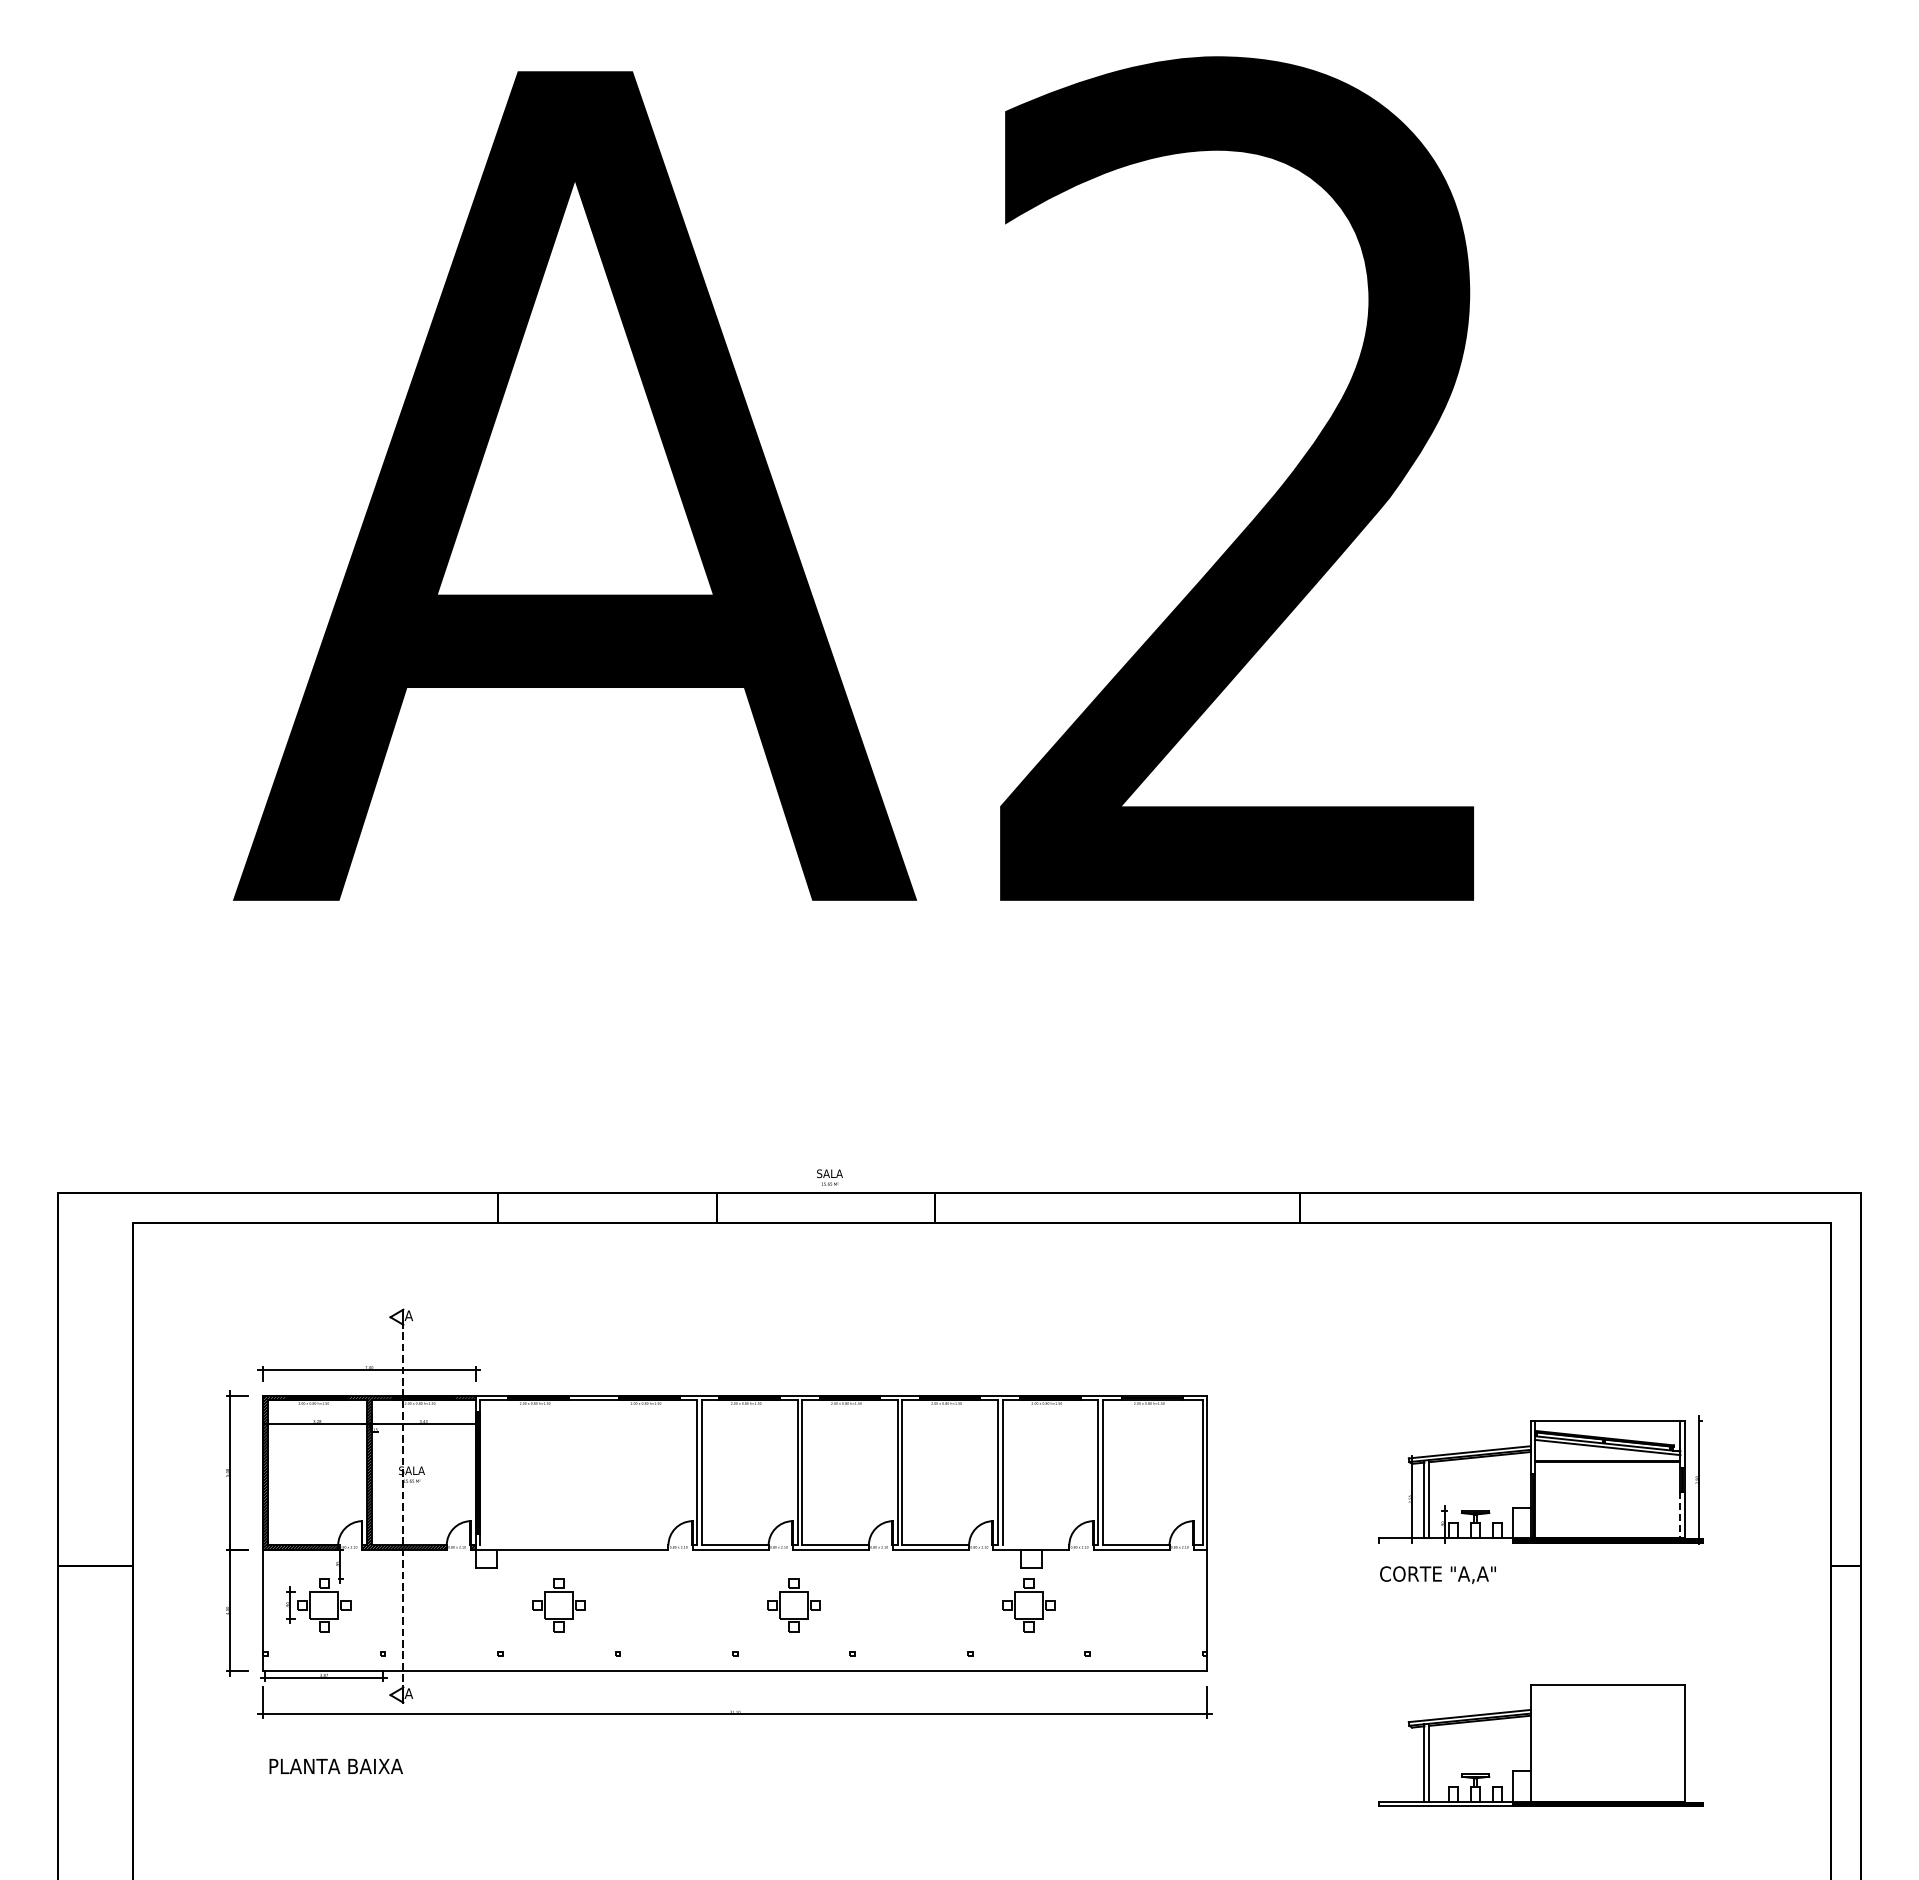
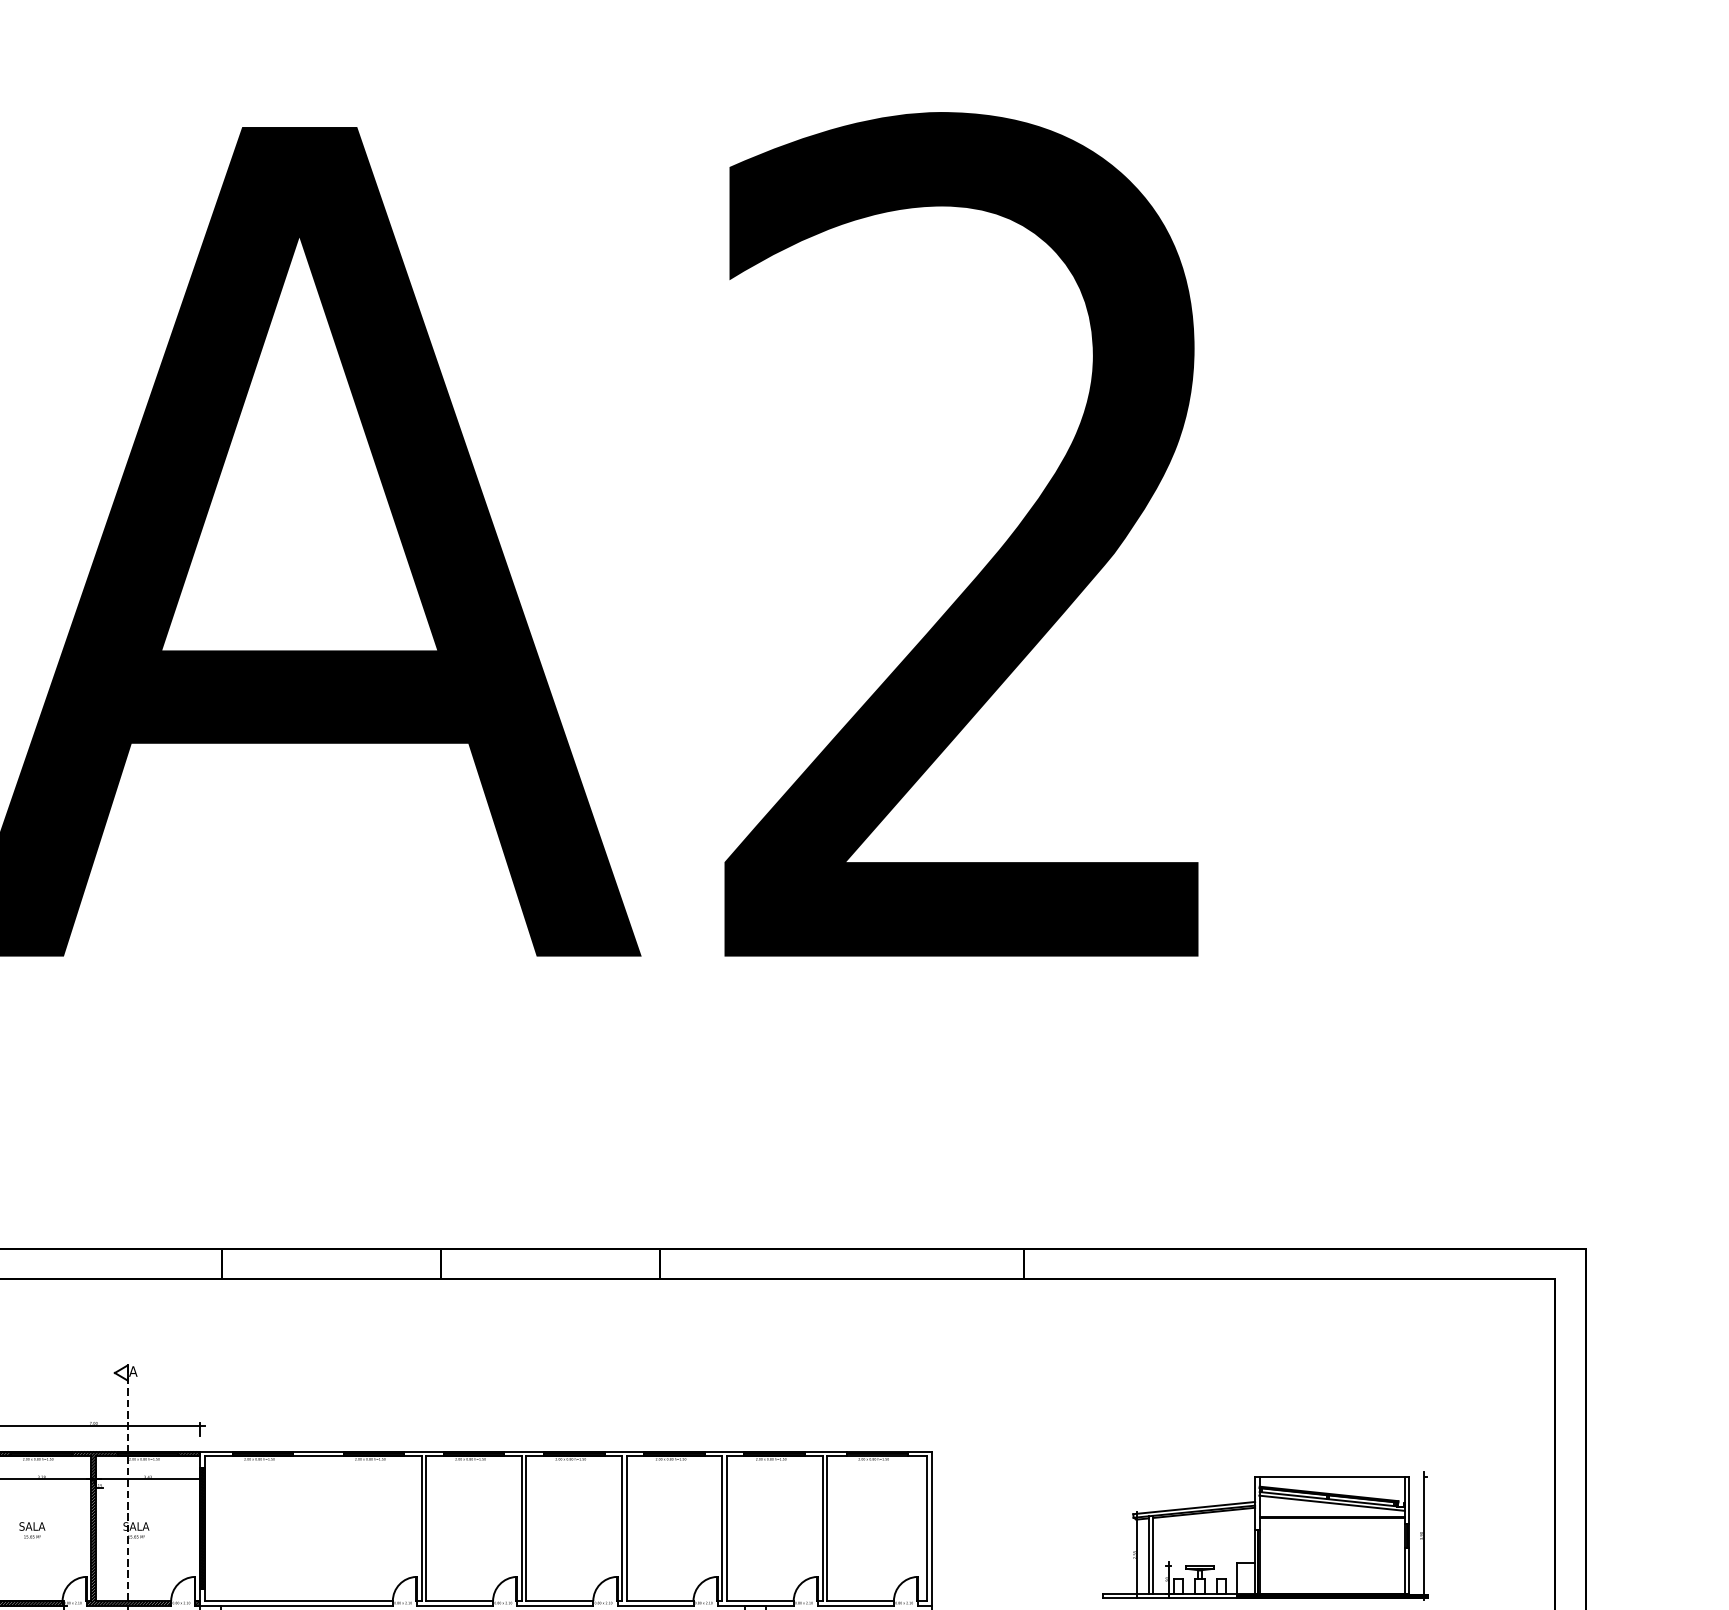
text: (829, 1177) -> (31, 1530), moved
line: (1680, 1515) -> (1404, 1571), dashed -> solid
line: (1445, 1542) -> (1169, 1598), added
line: (574, 1545) -> (298, 1601), added
line: (1035, 1545) -> (759, 1601), added

